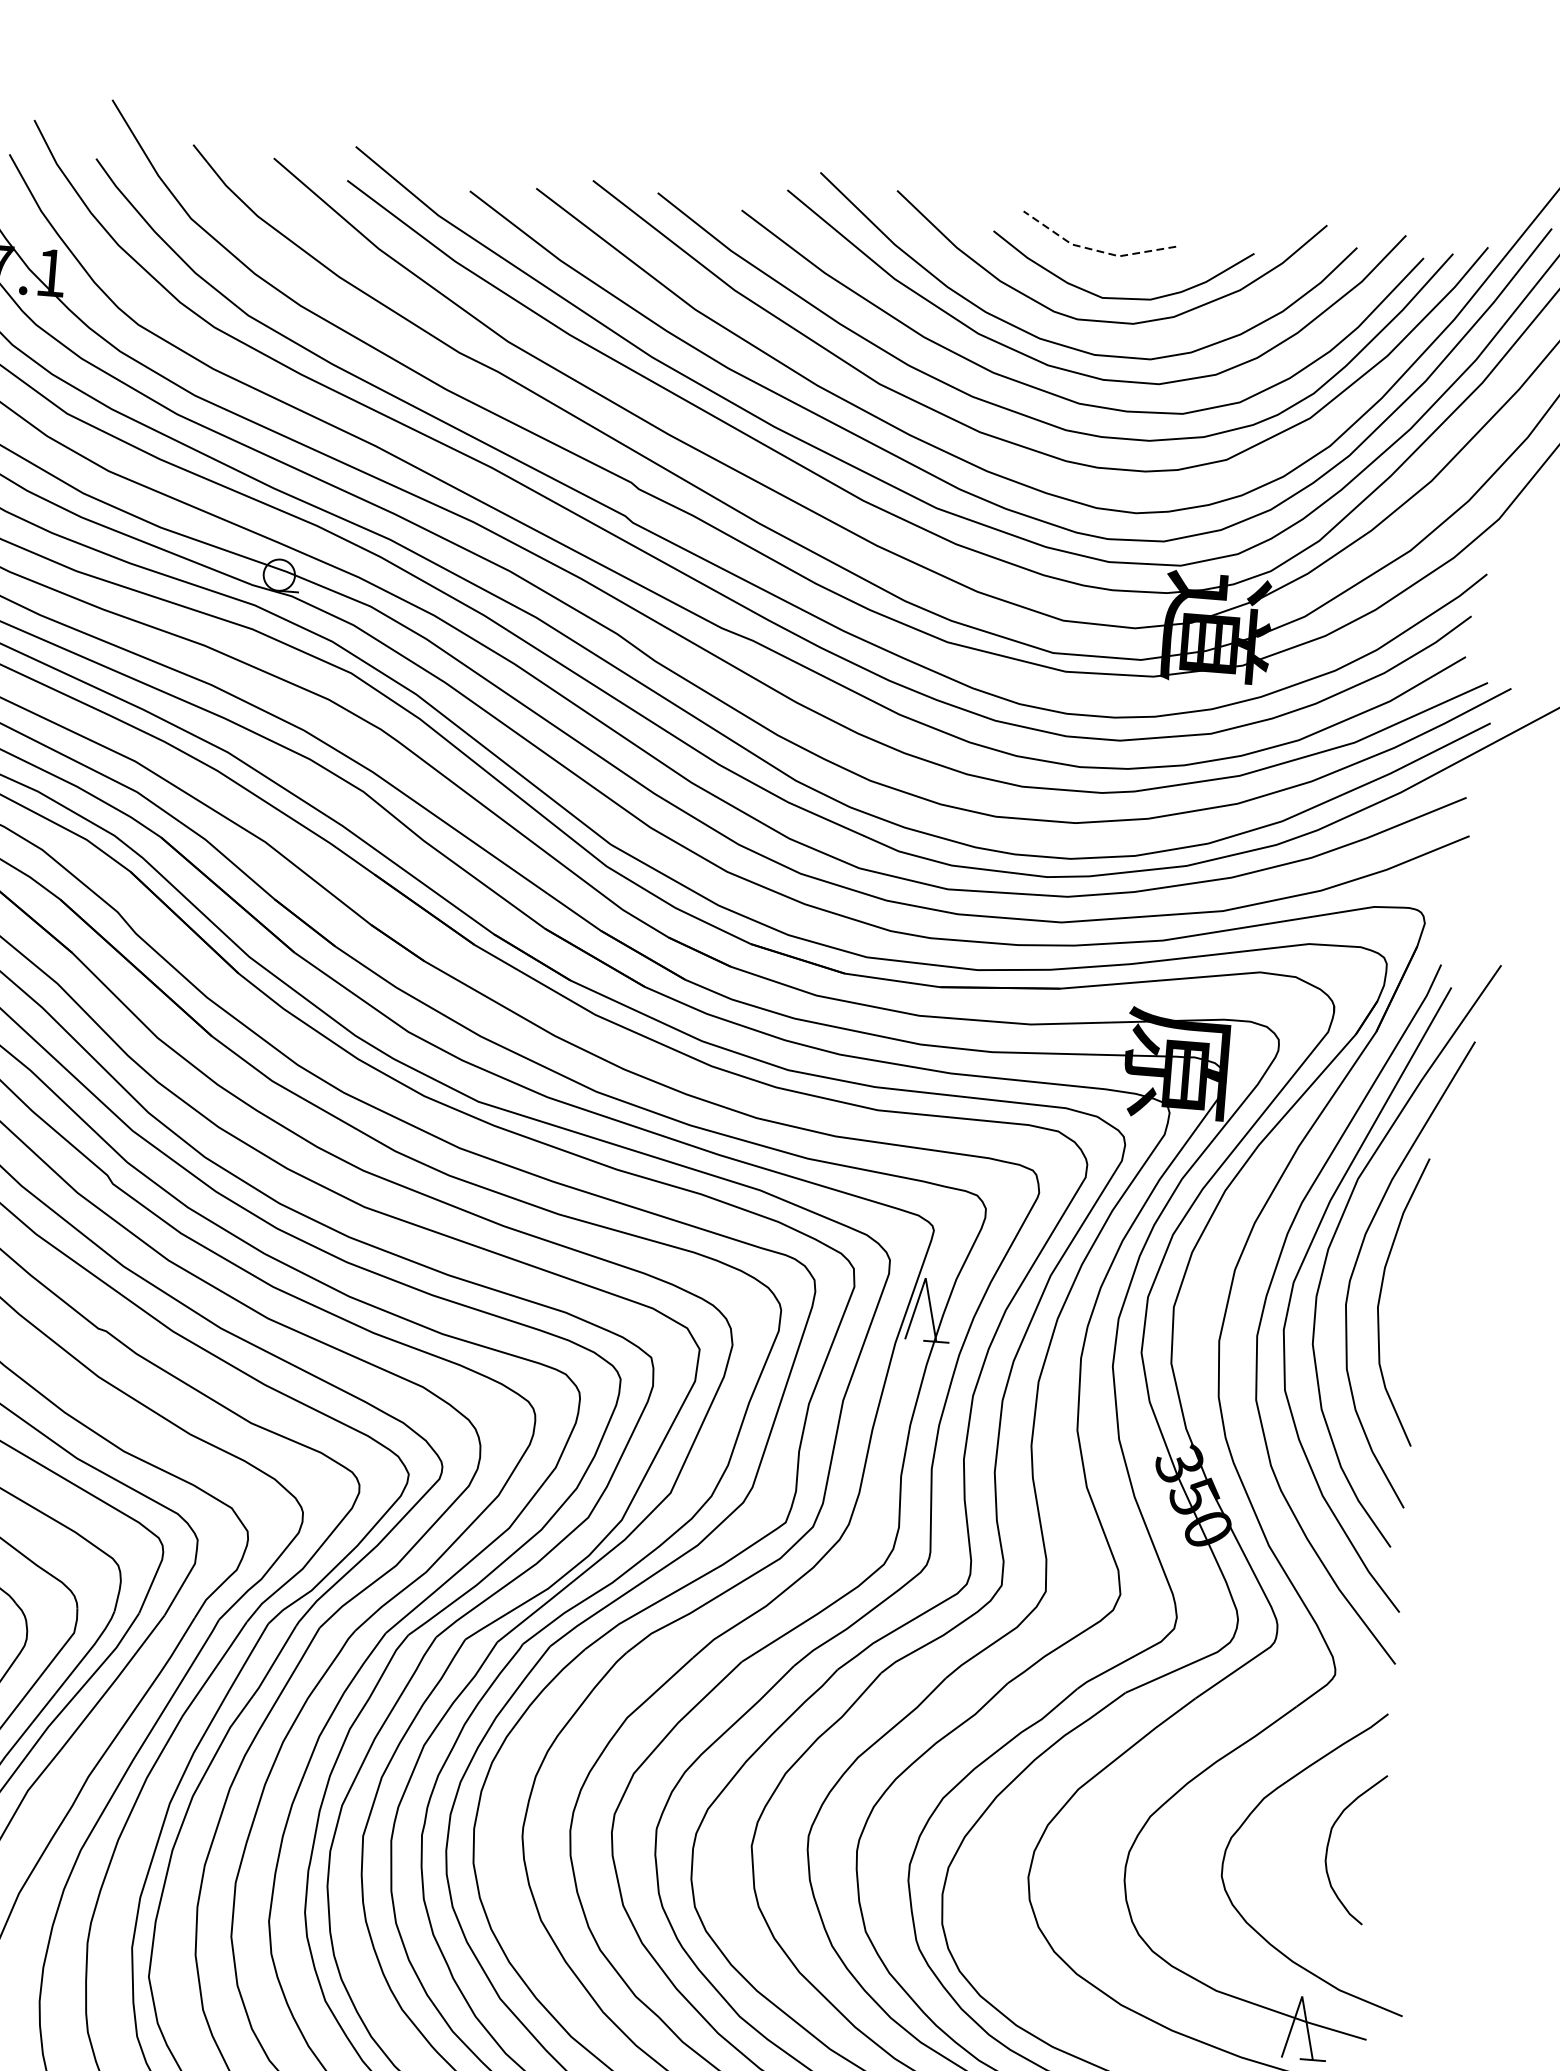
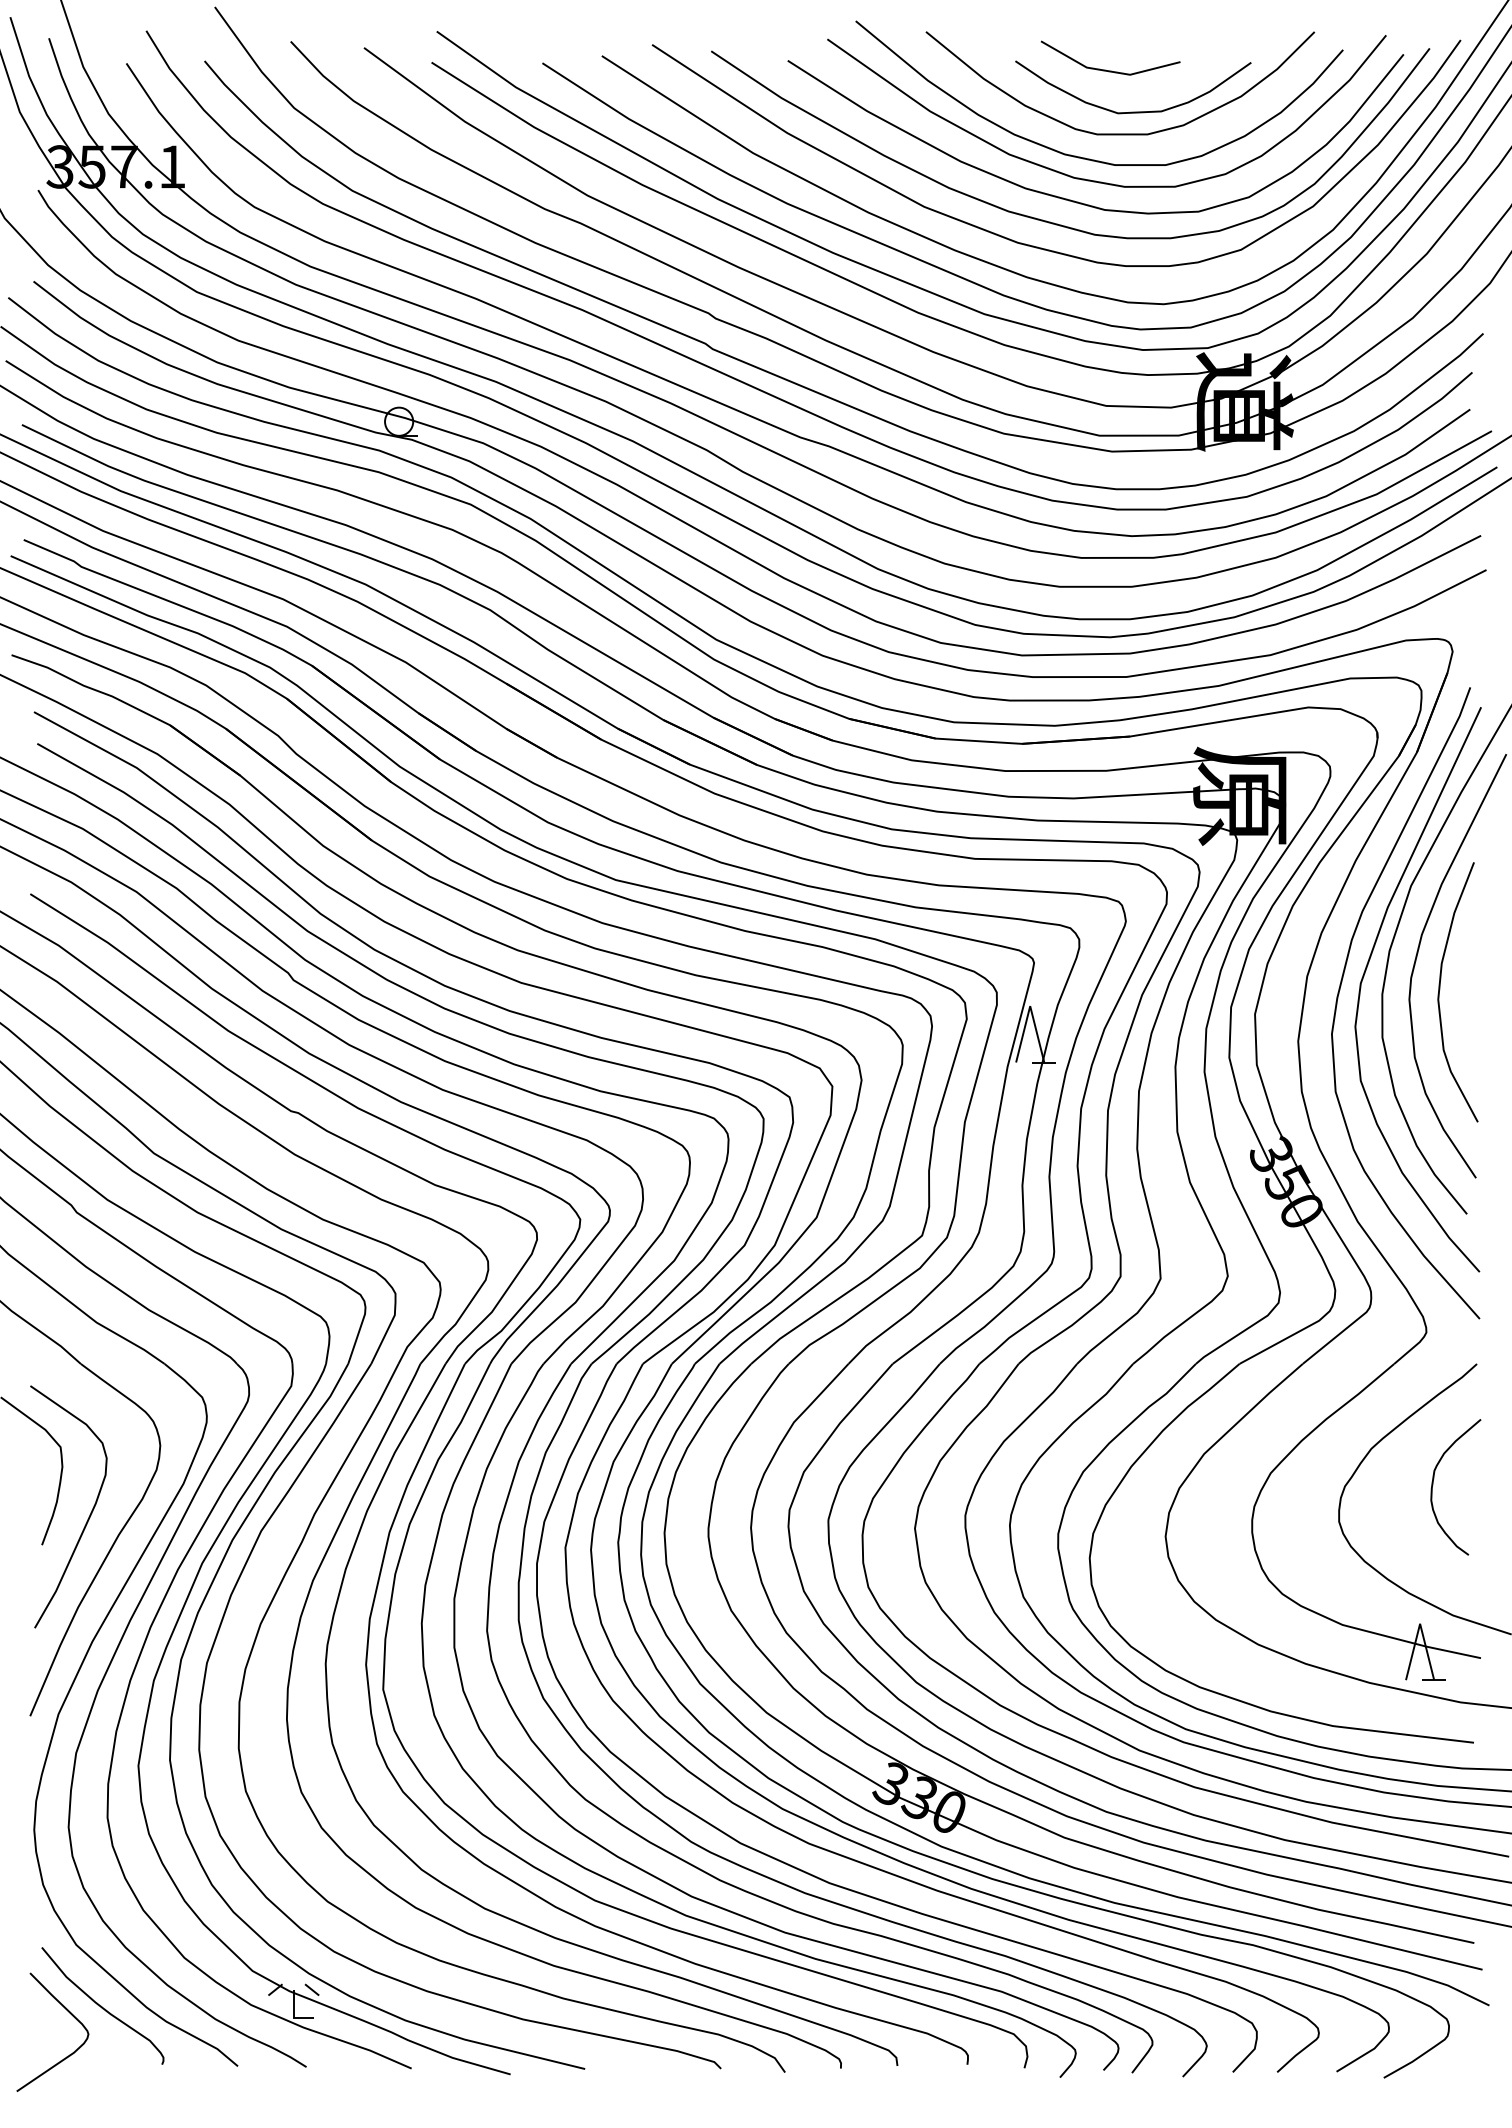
line: (1094, 250) -> (1107, 71), dashed -> solid

